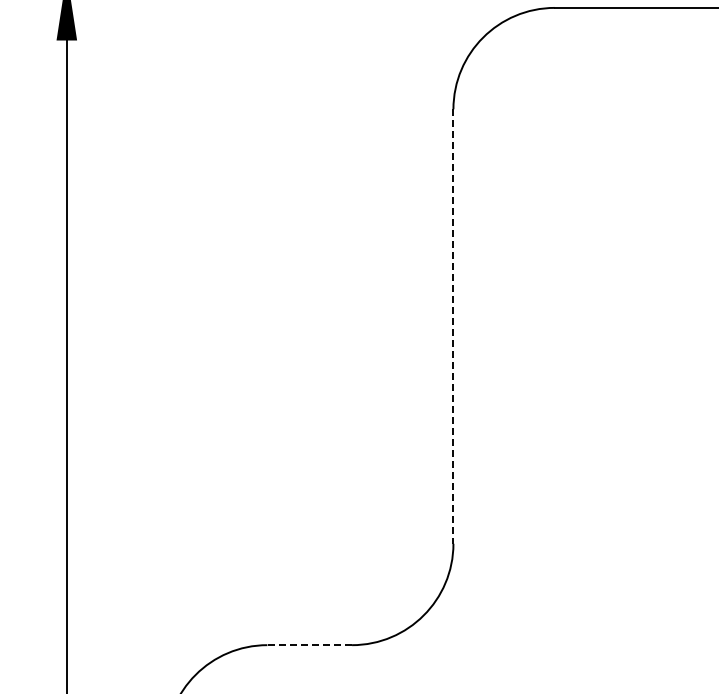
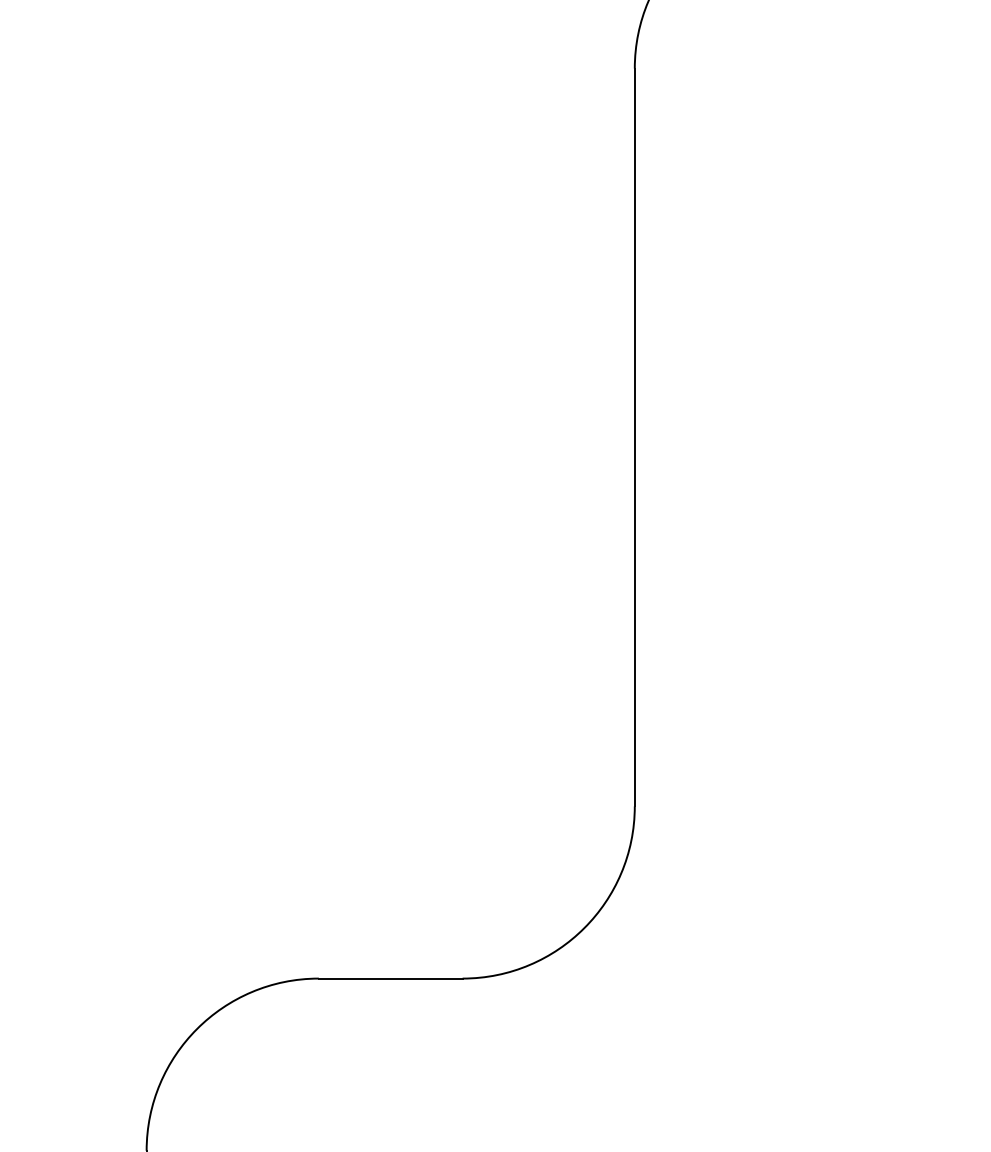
line: (453, 327) -> (634, 439), dashed -> solid
line: (309, 645) -> (390, 979), dashed -> solid

